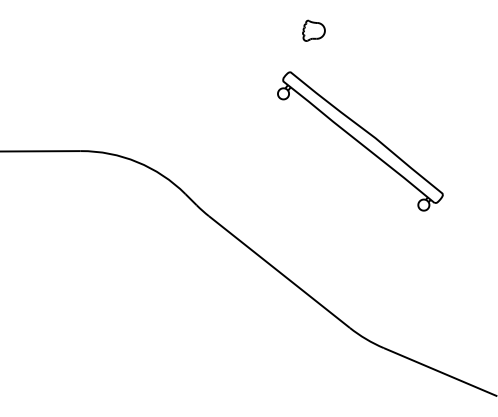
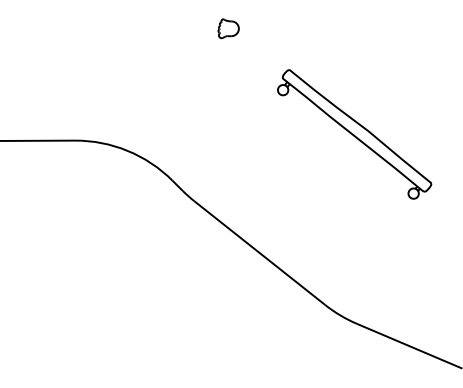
part: (313, 30) -> (228, 28), moved
part: (360, 141) -> (354, 134), moved

